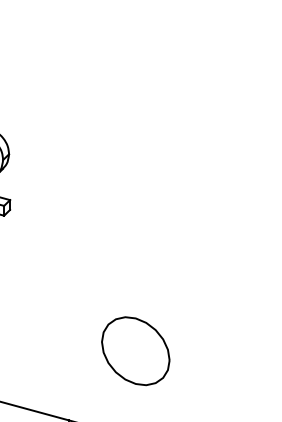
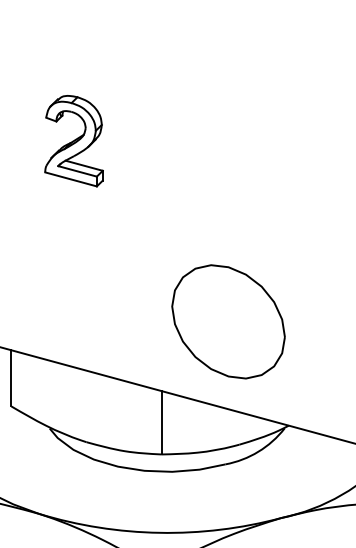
part: (135, 350) -> (228, 321), size x1.67

